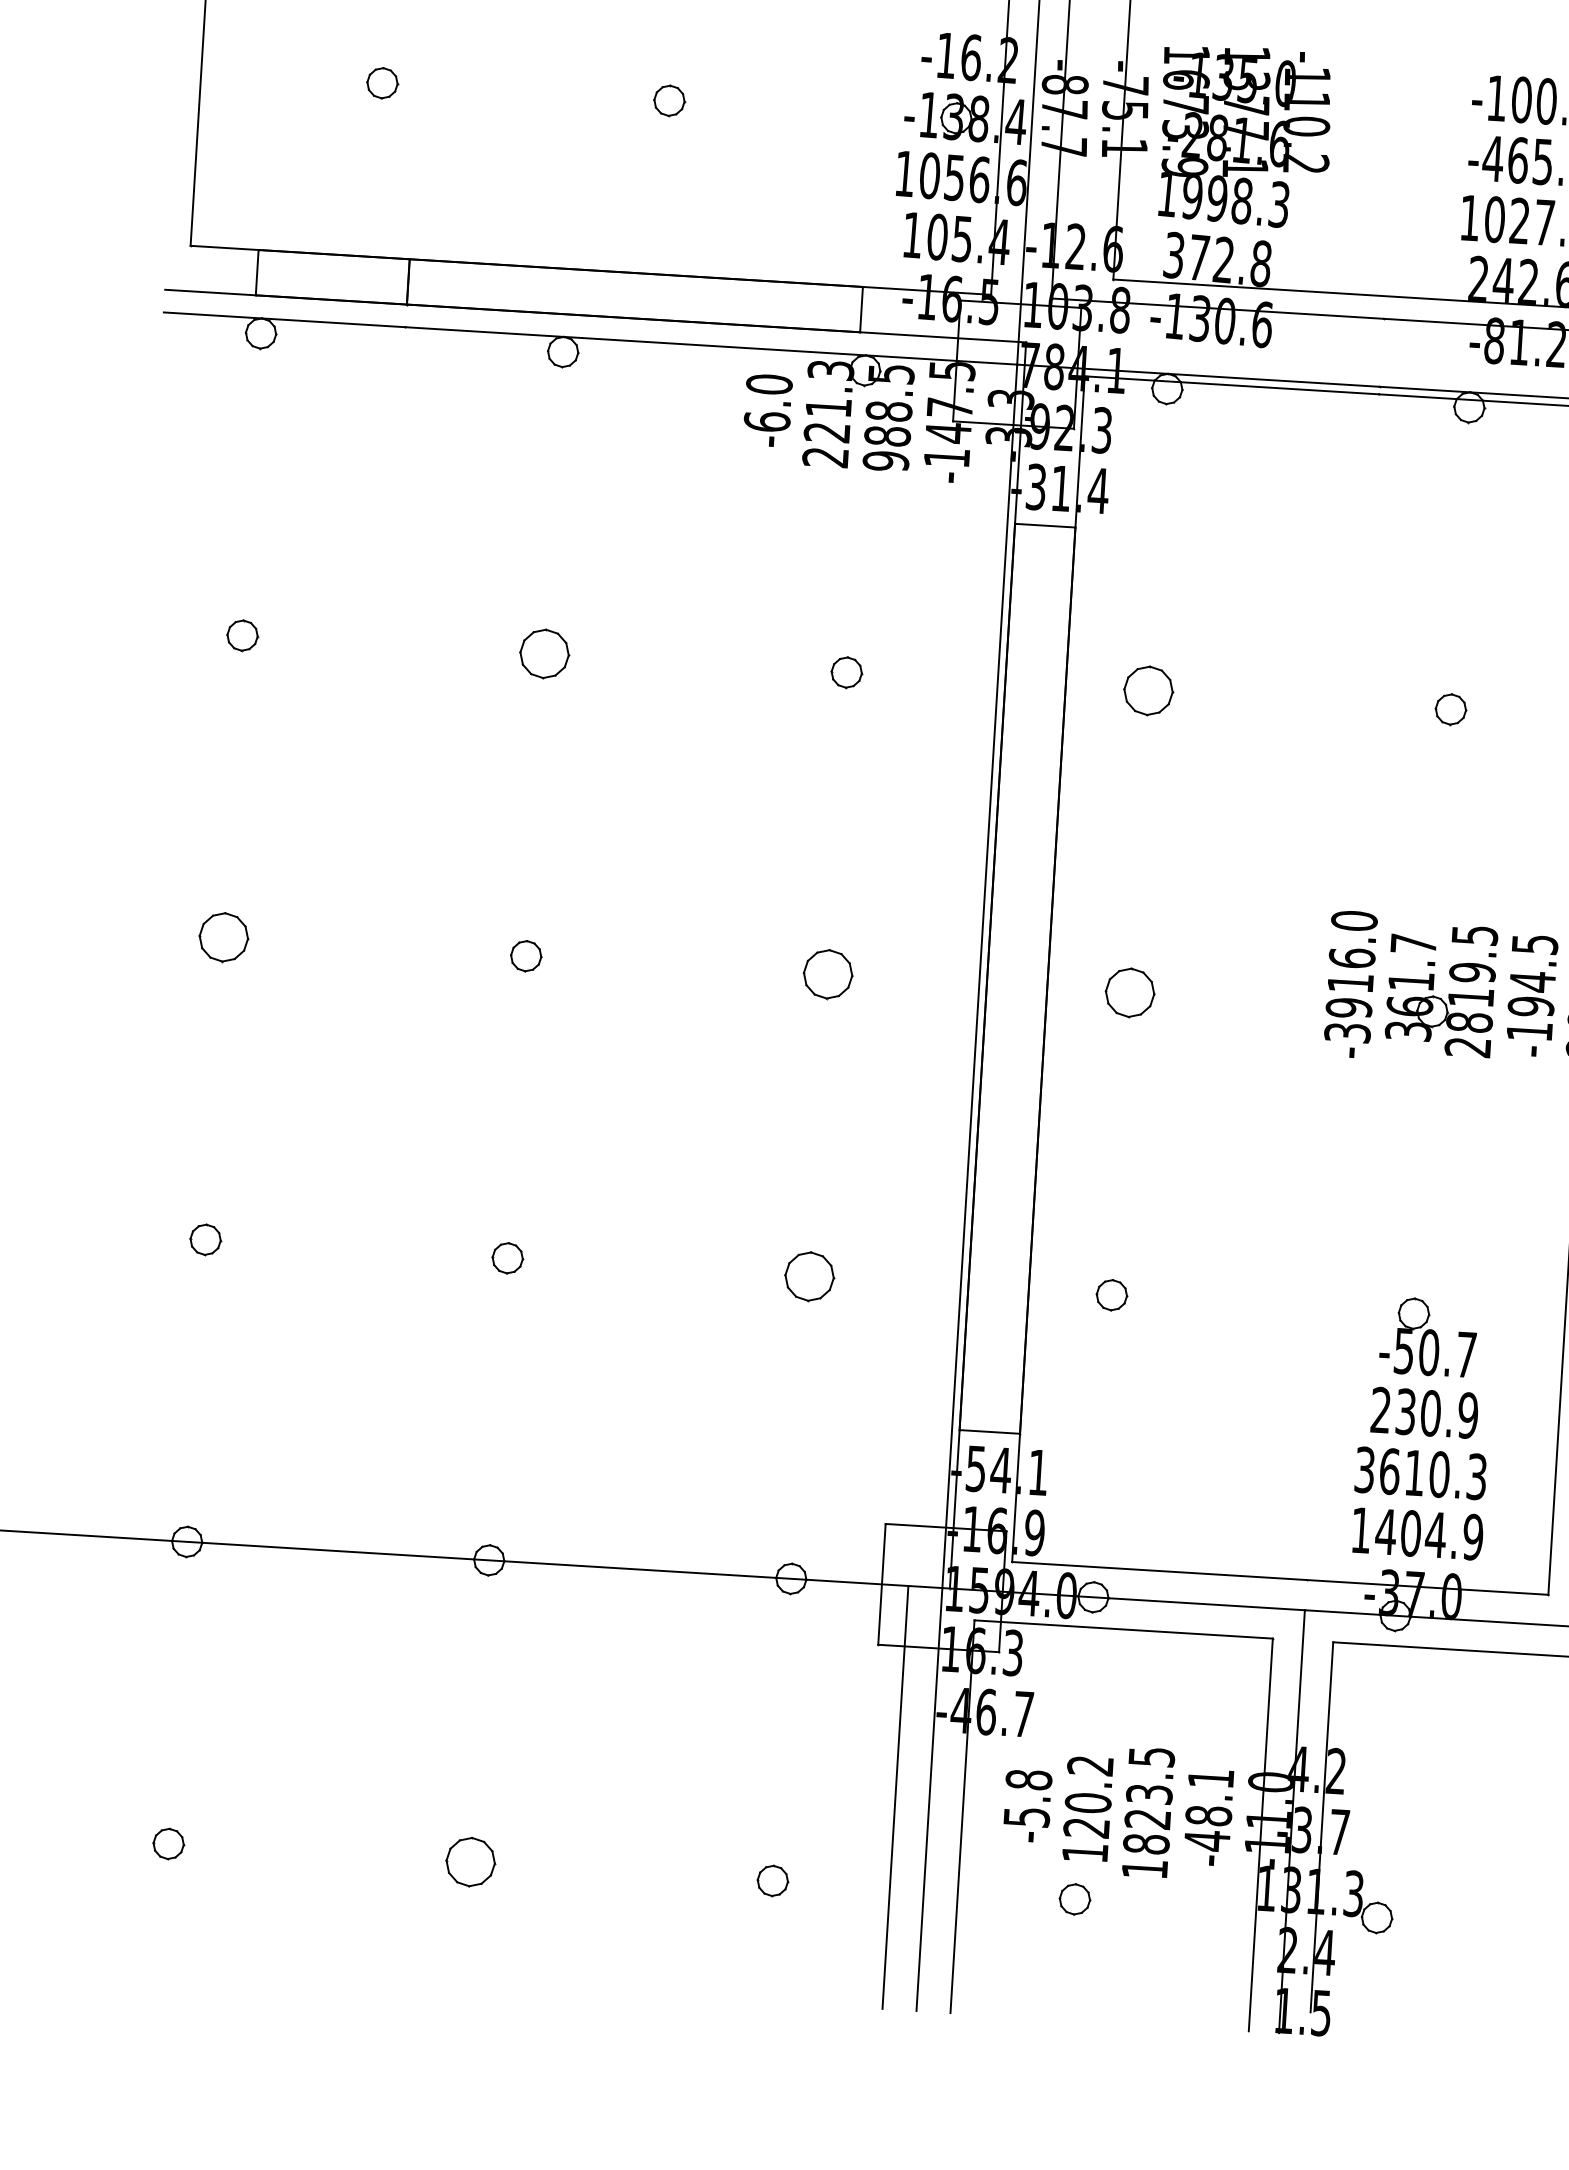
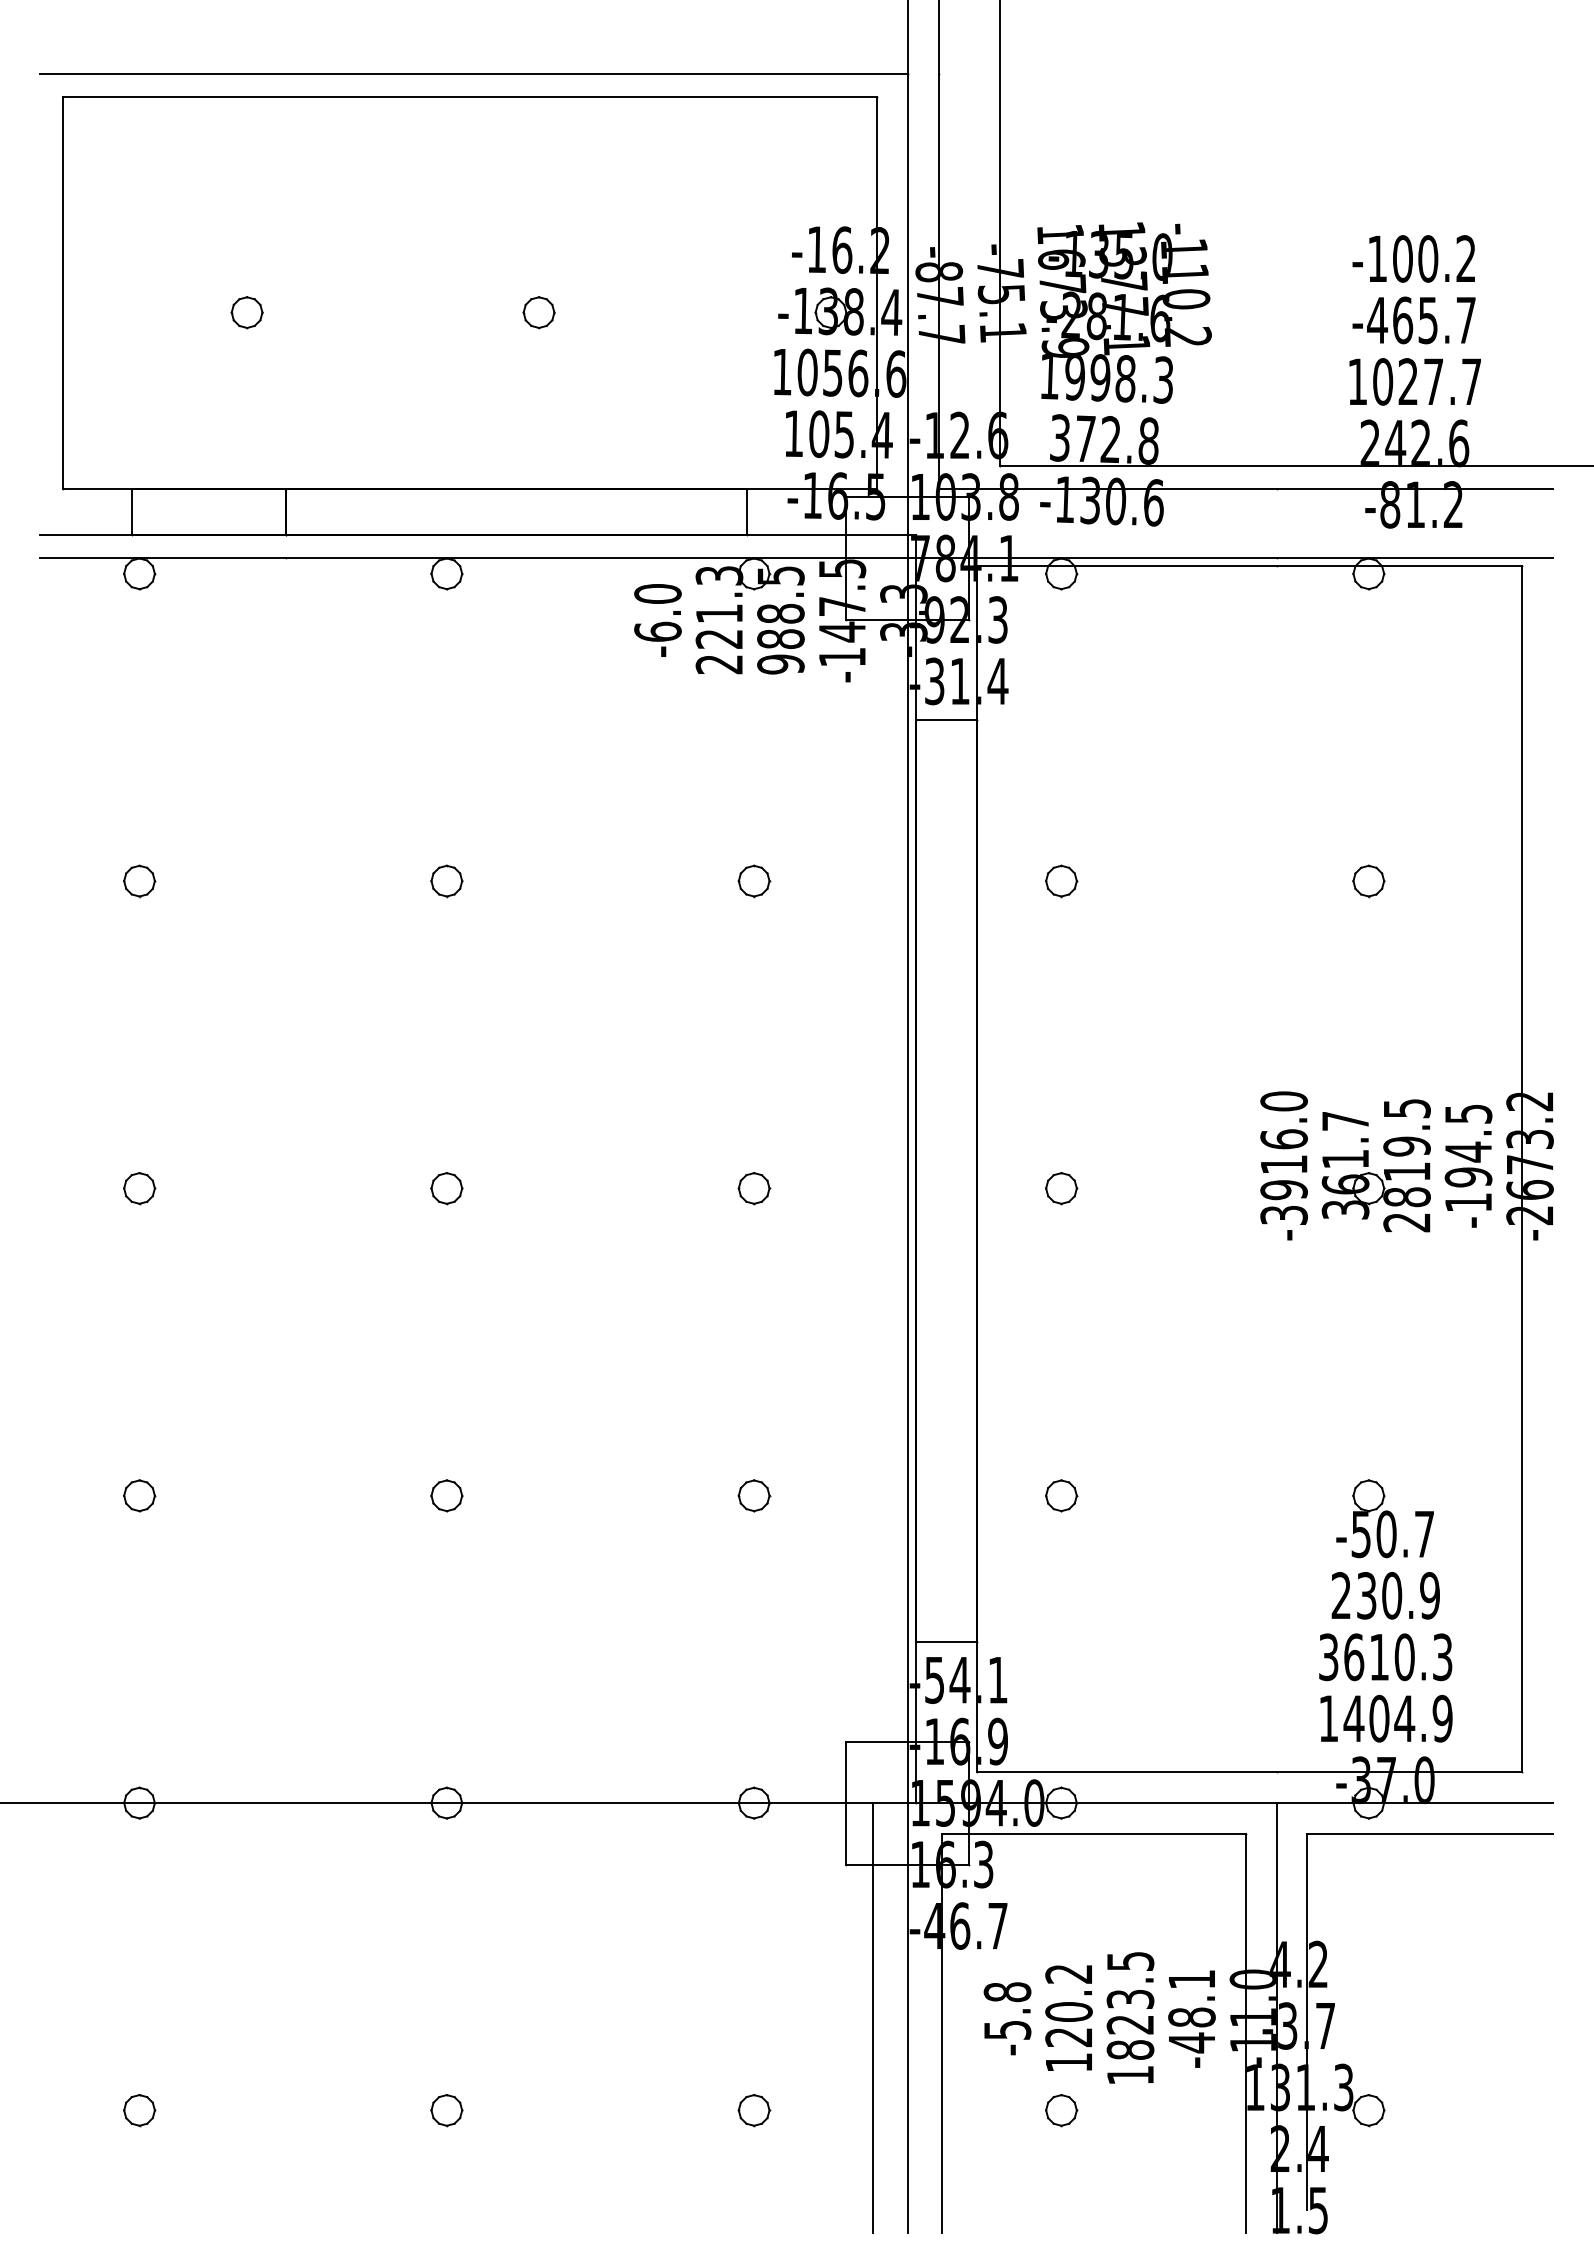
part: (544, 654) -> (446, 881), size x0.62
part: (1148, 691) -> (1061, 881), size x0.62
part: (224, 937) -> (139, 1188), size x0.62
part: (828, 974) -> (754, 1188), size x0.62
part: (1130, 993) -> (1061, 1188), size x0.62
part: (810, 1276) -> (754, 1495), size x0.62
part: (470, 1862) -> (446, 2110), size x0.62

